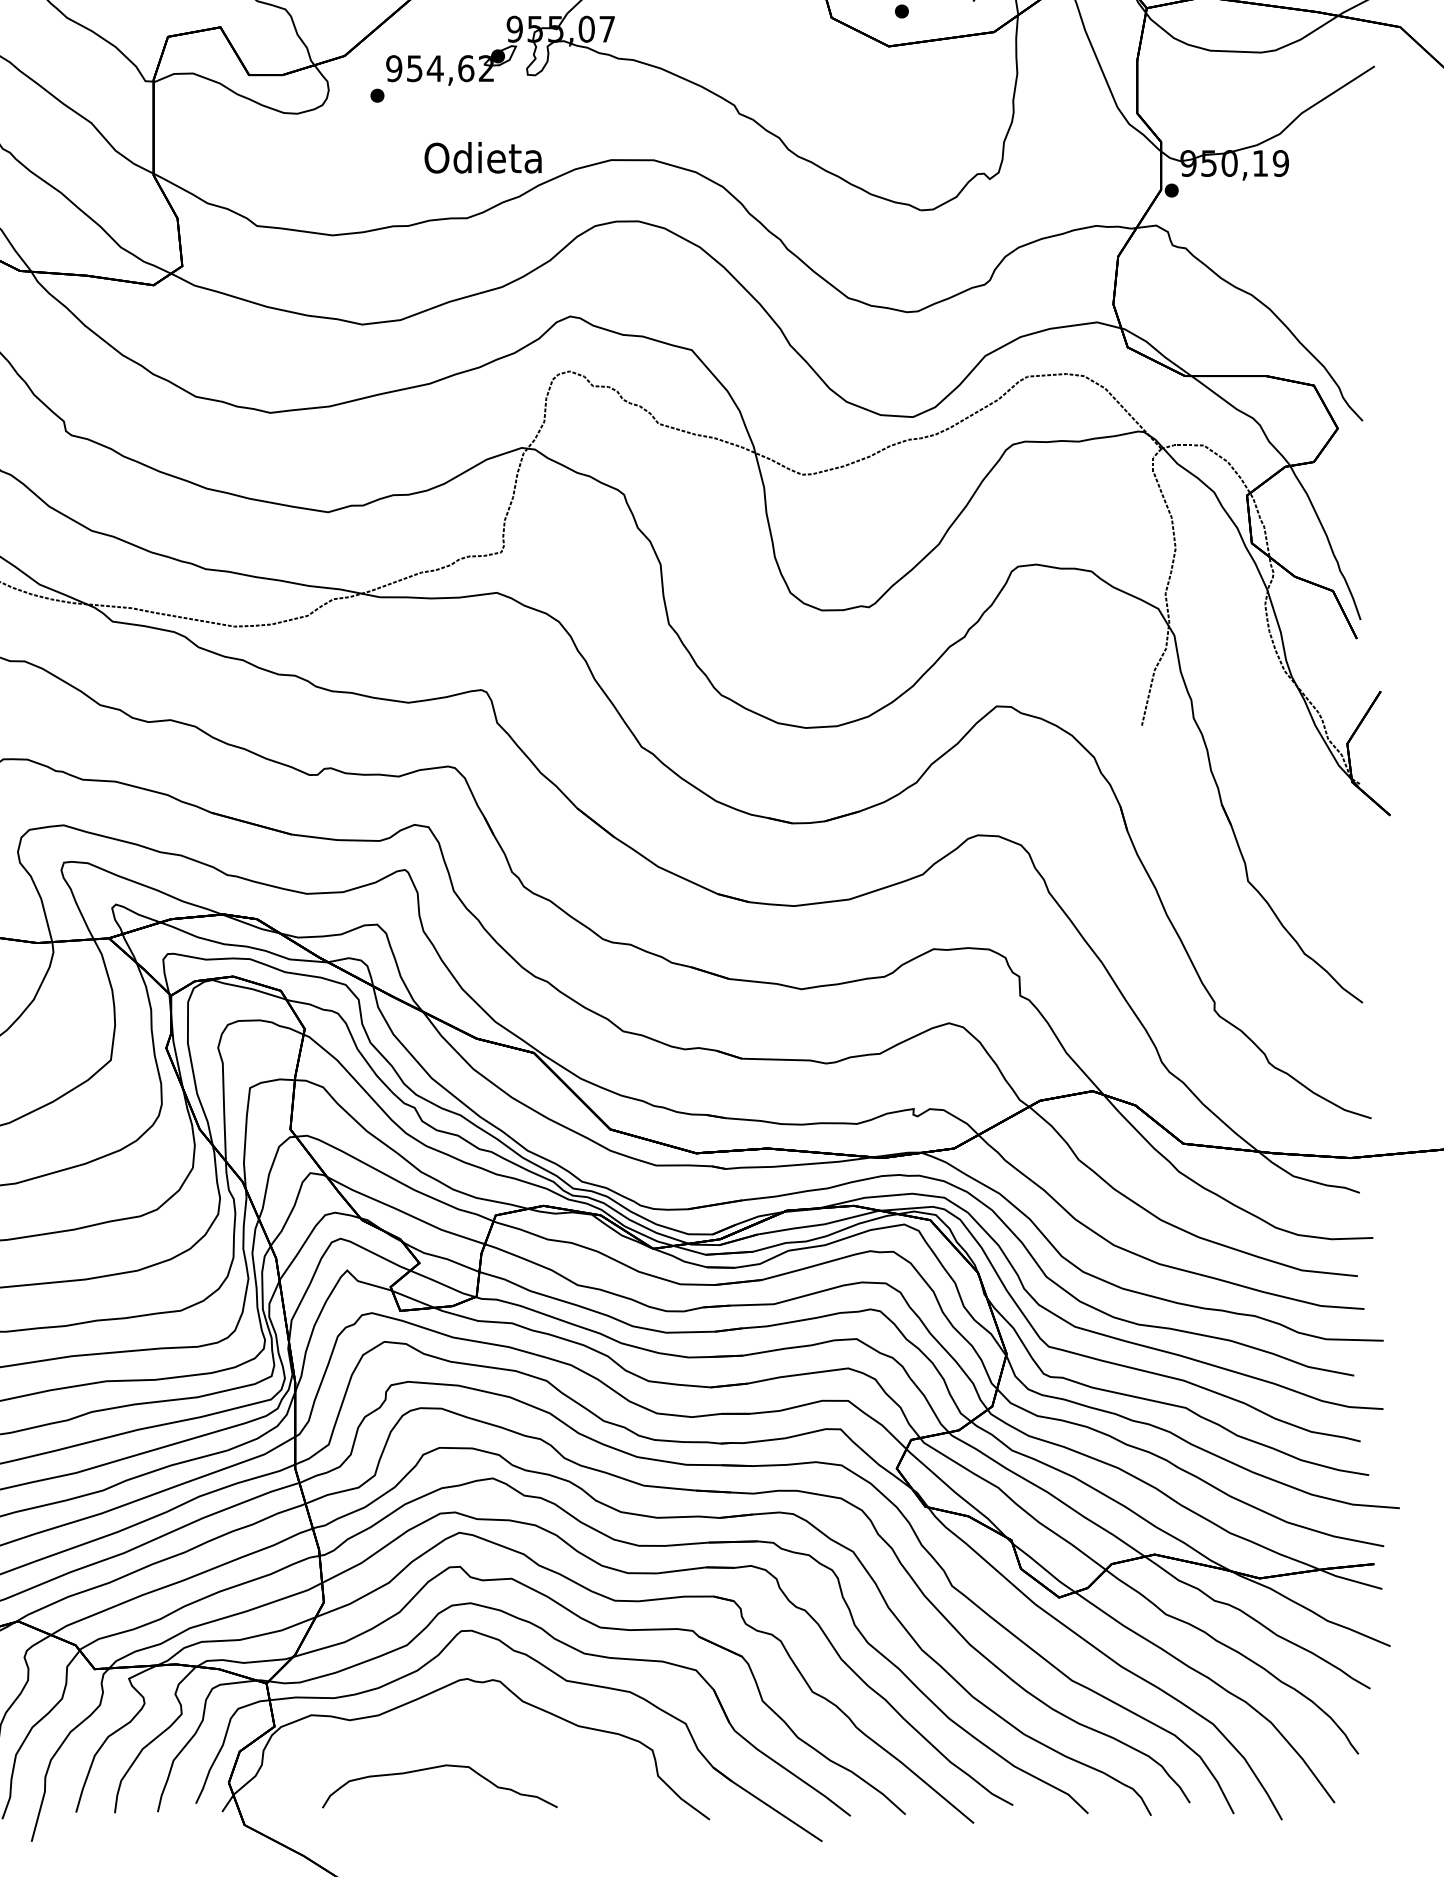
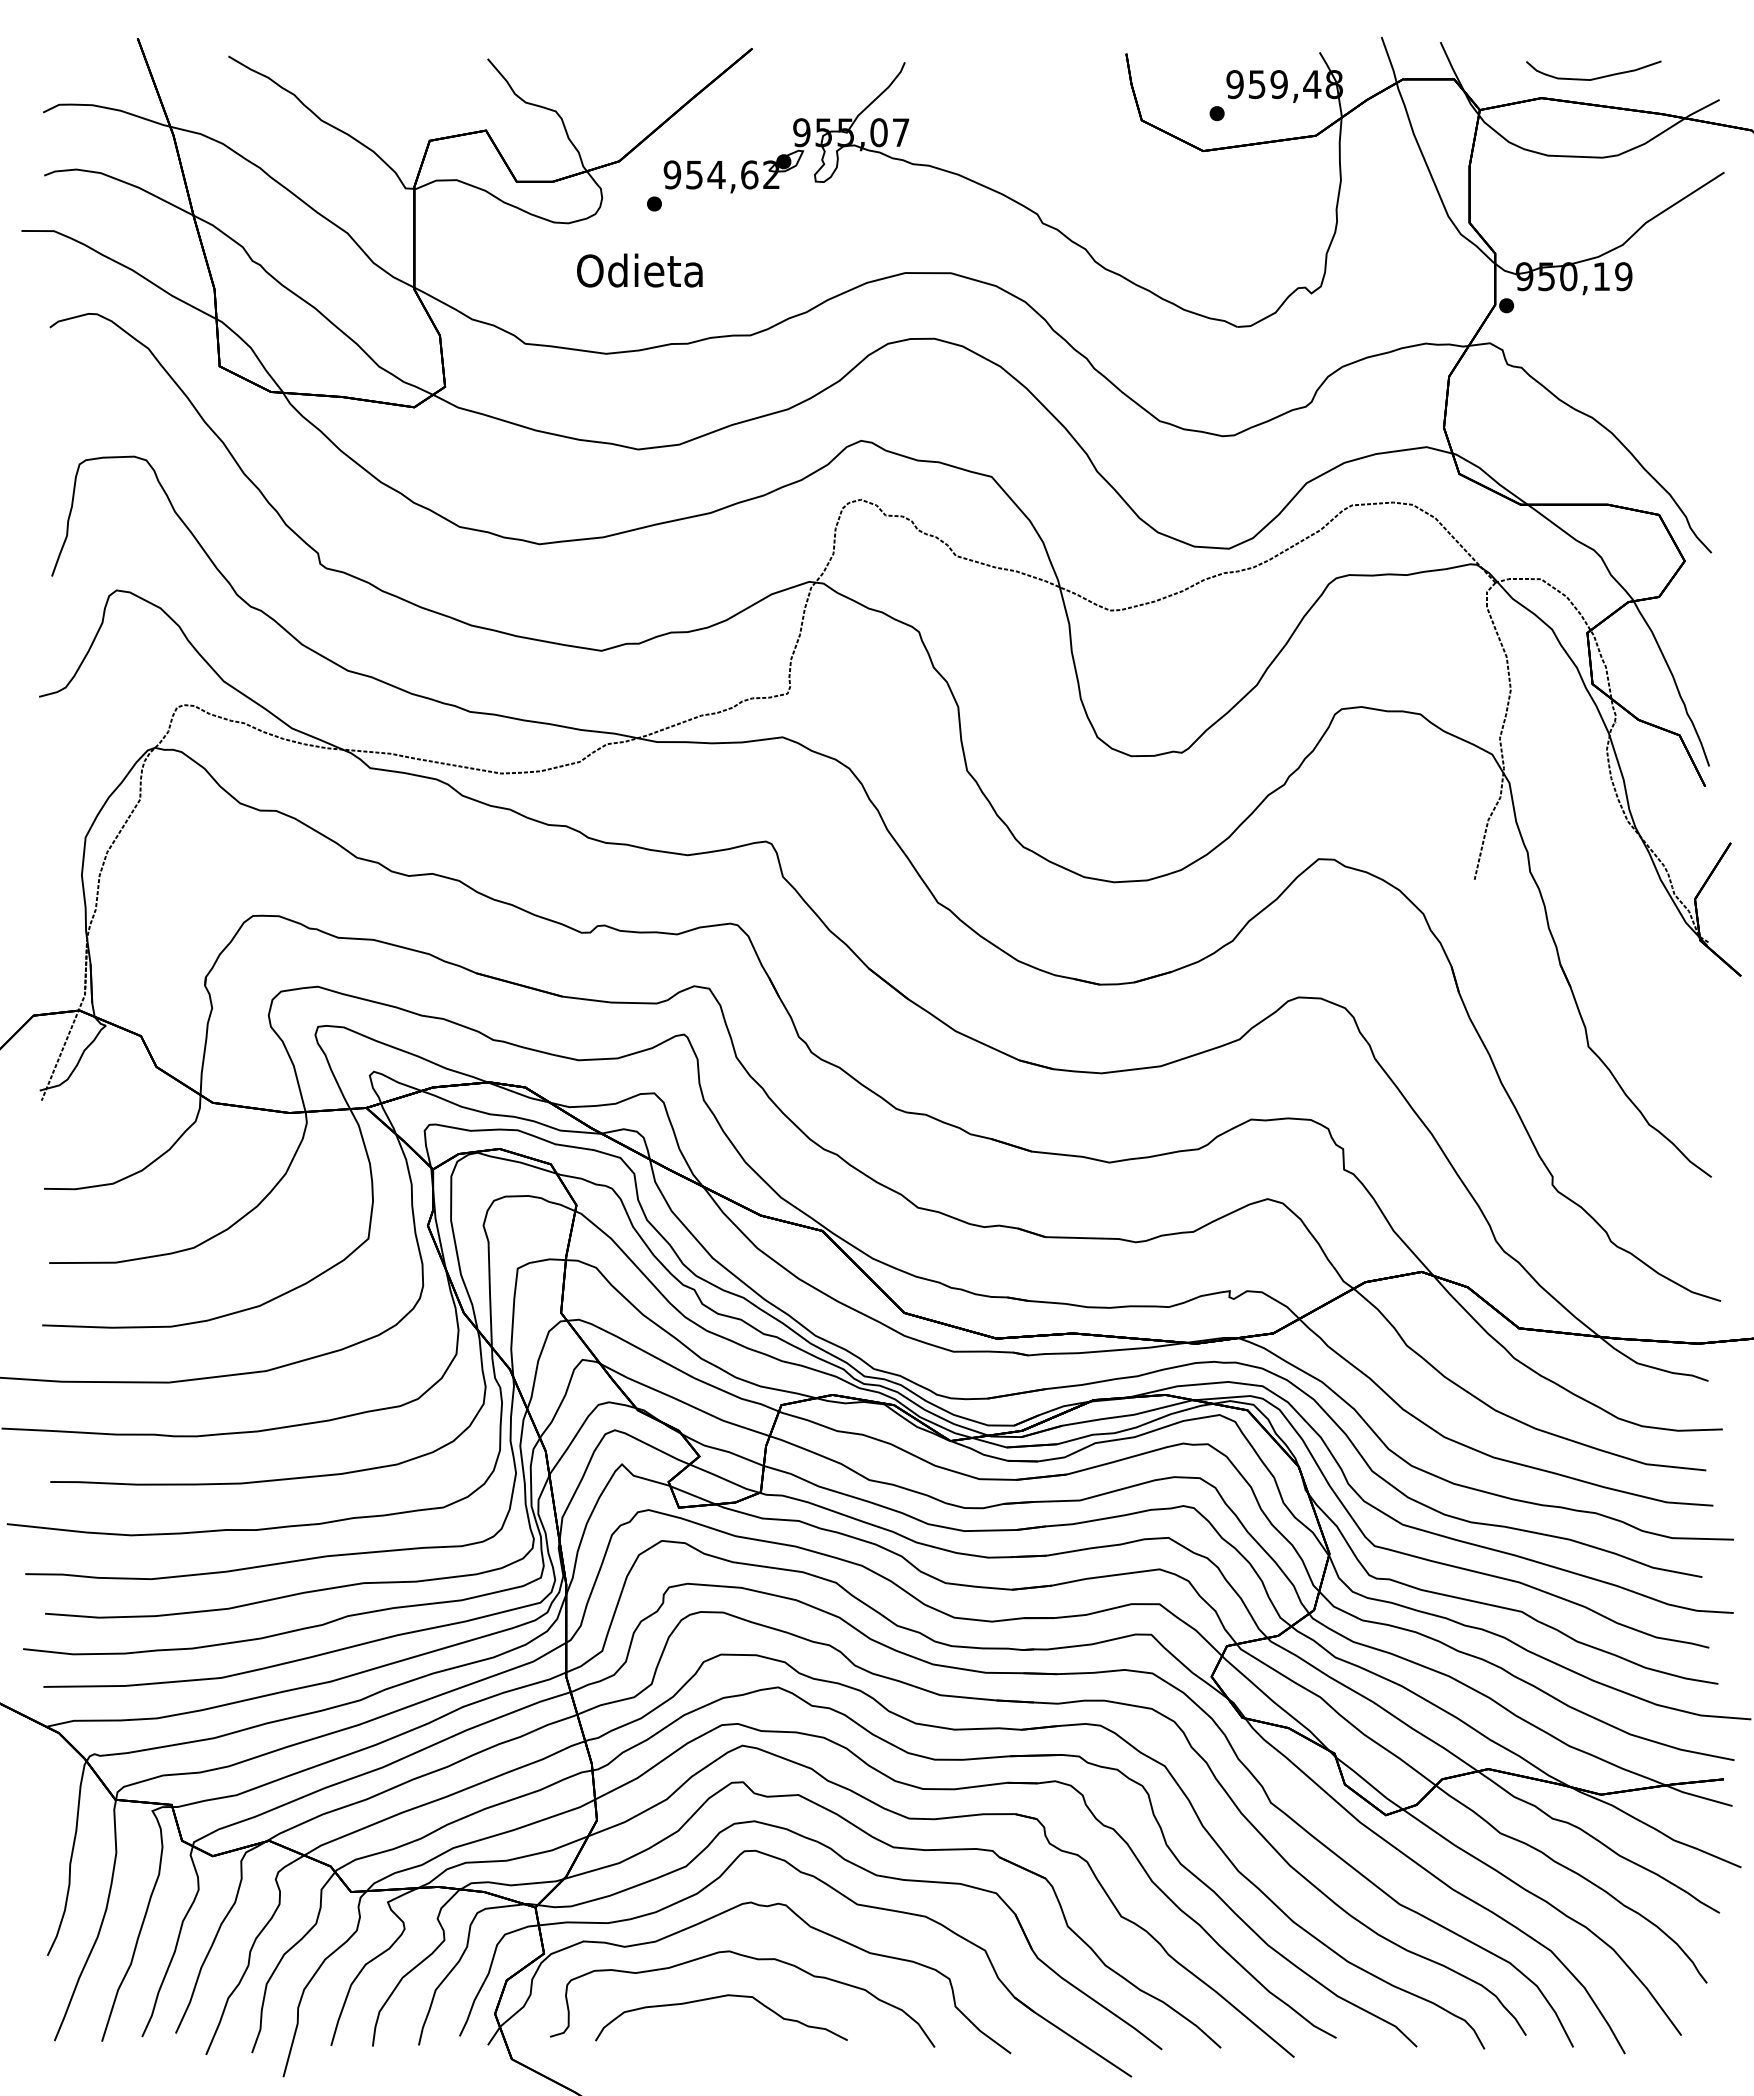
text: (482, 157) -> (639, 270), moved
part: (469, 1732) -> (753, 1959), added

